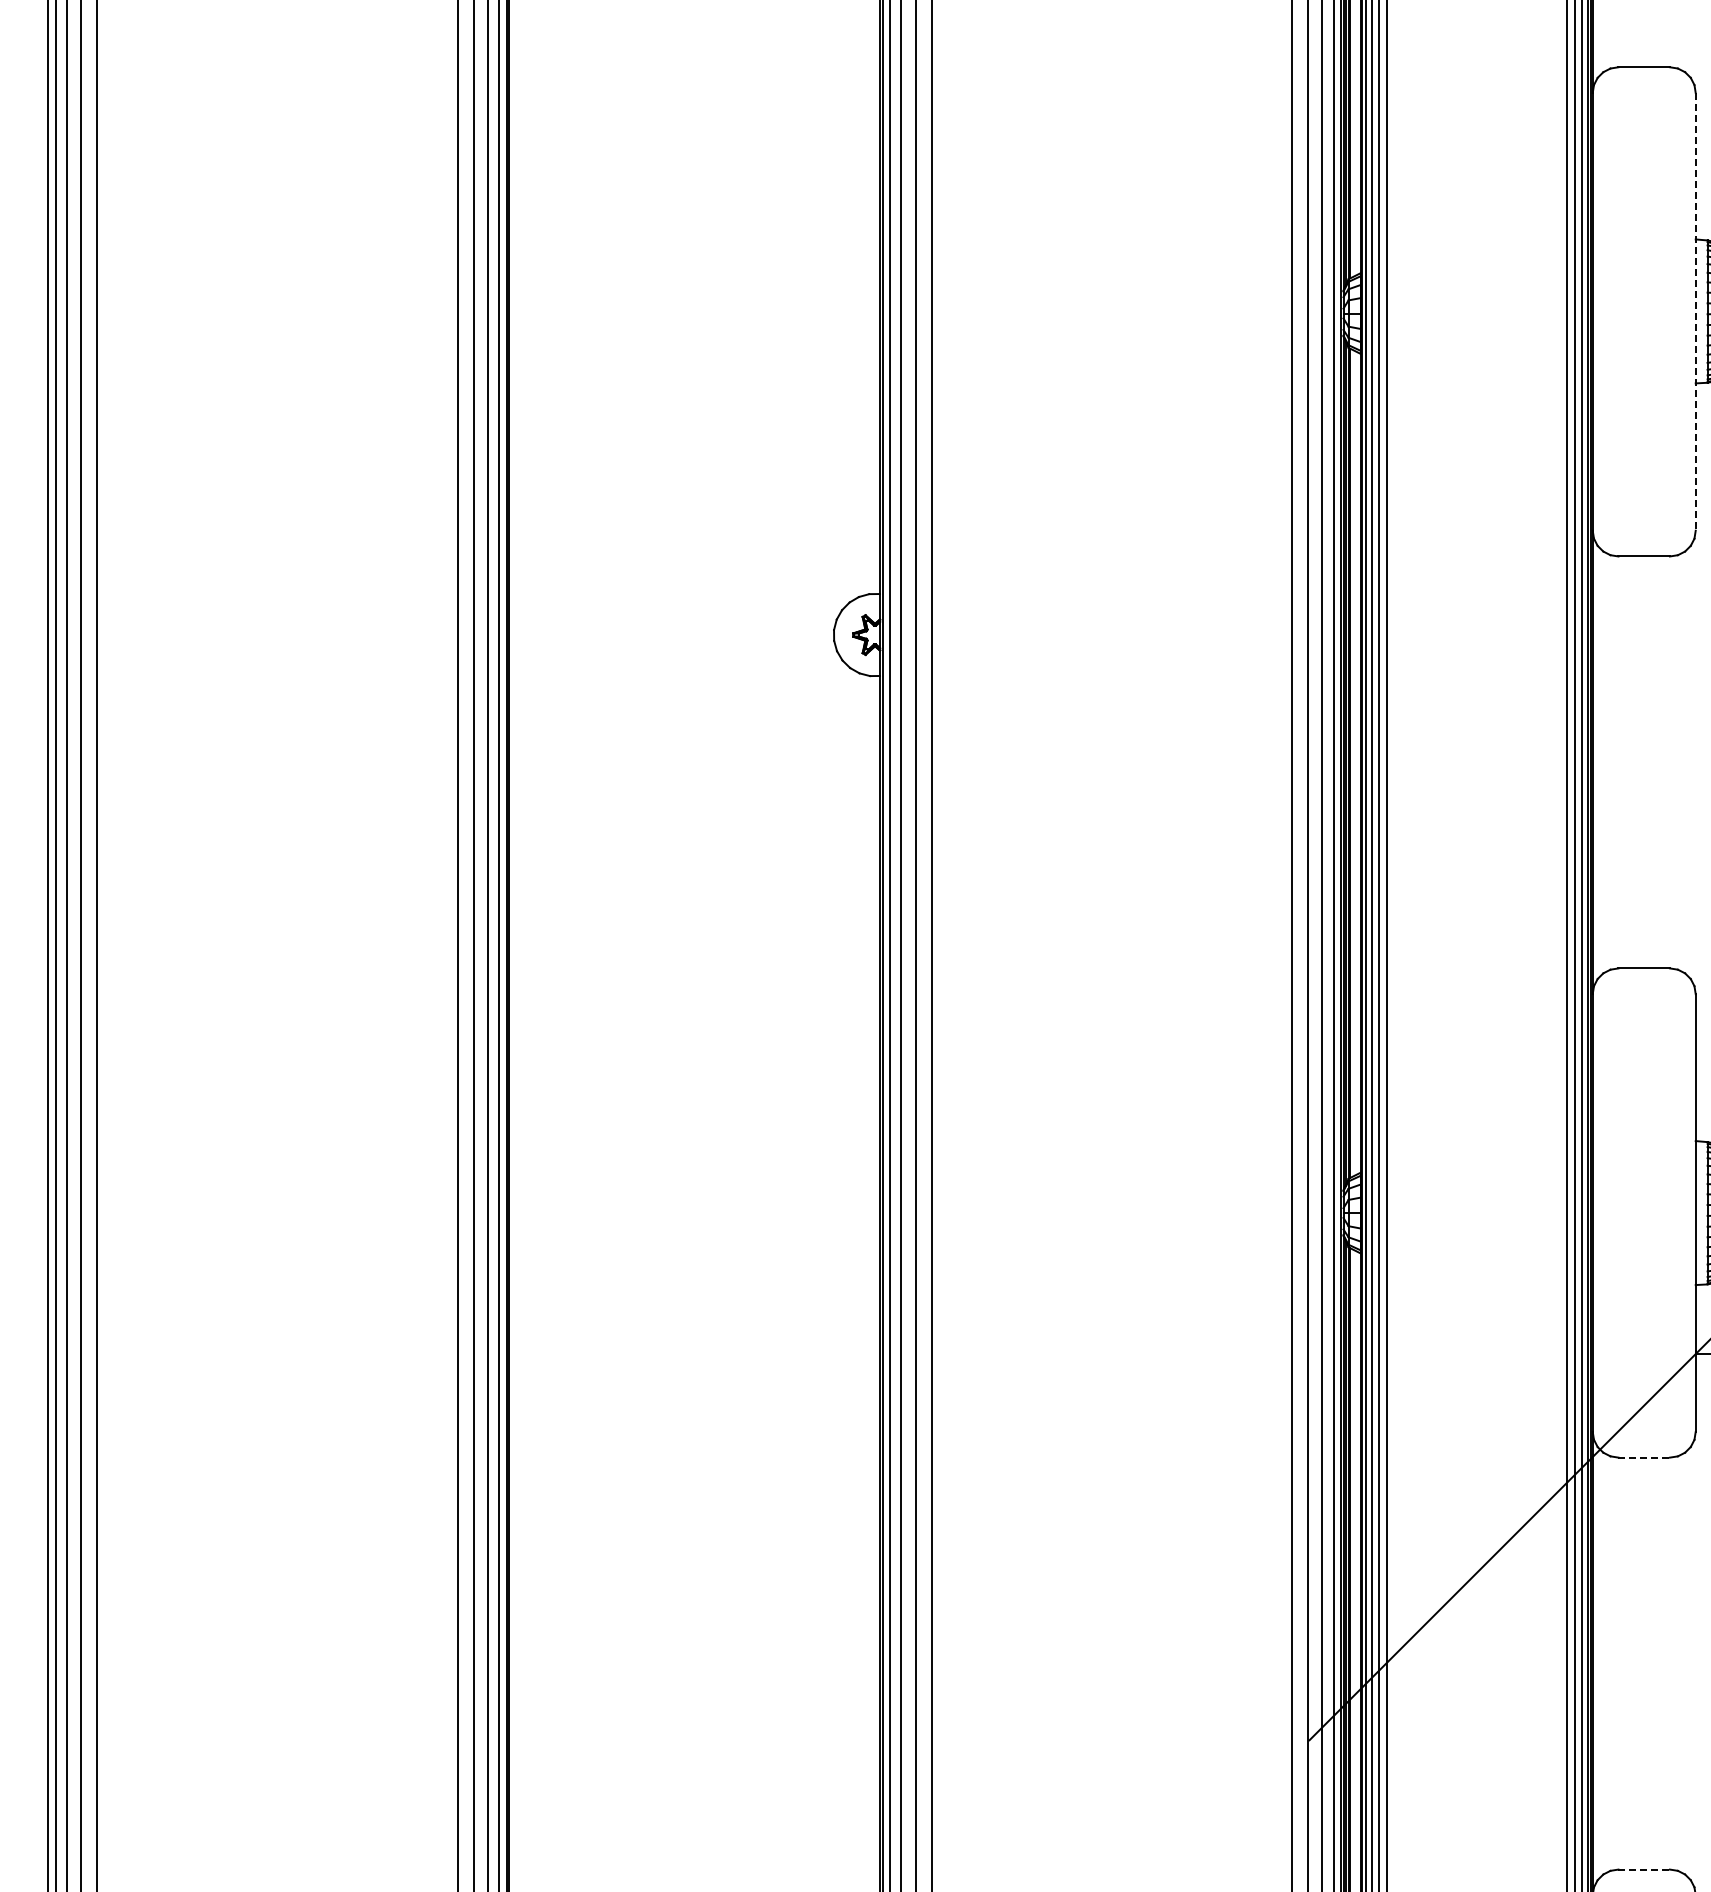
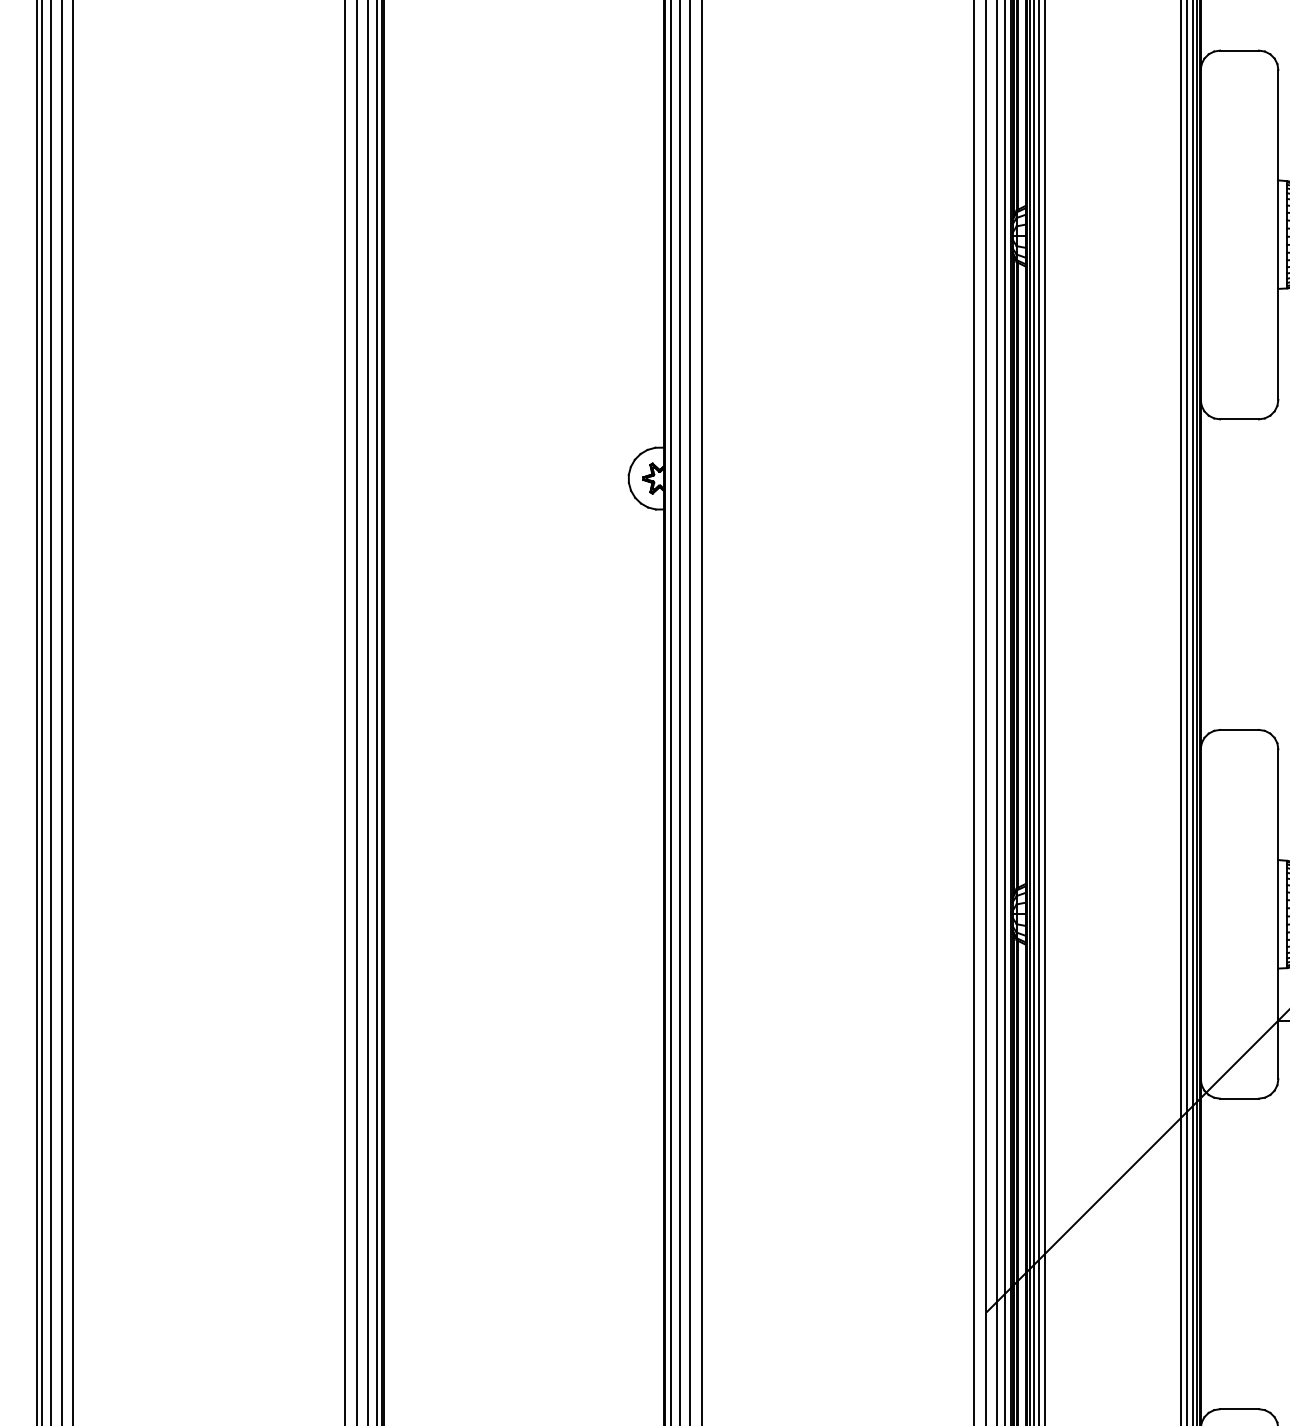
line: (1695, 311) -> (1278, 234), dashed -> solid
line: (1644, 1457) -> (1239, 1098), dashed -> solid
line: (1644, 1869) -> (1239, 1409), dashed -> solid

